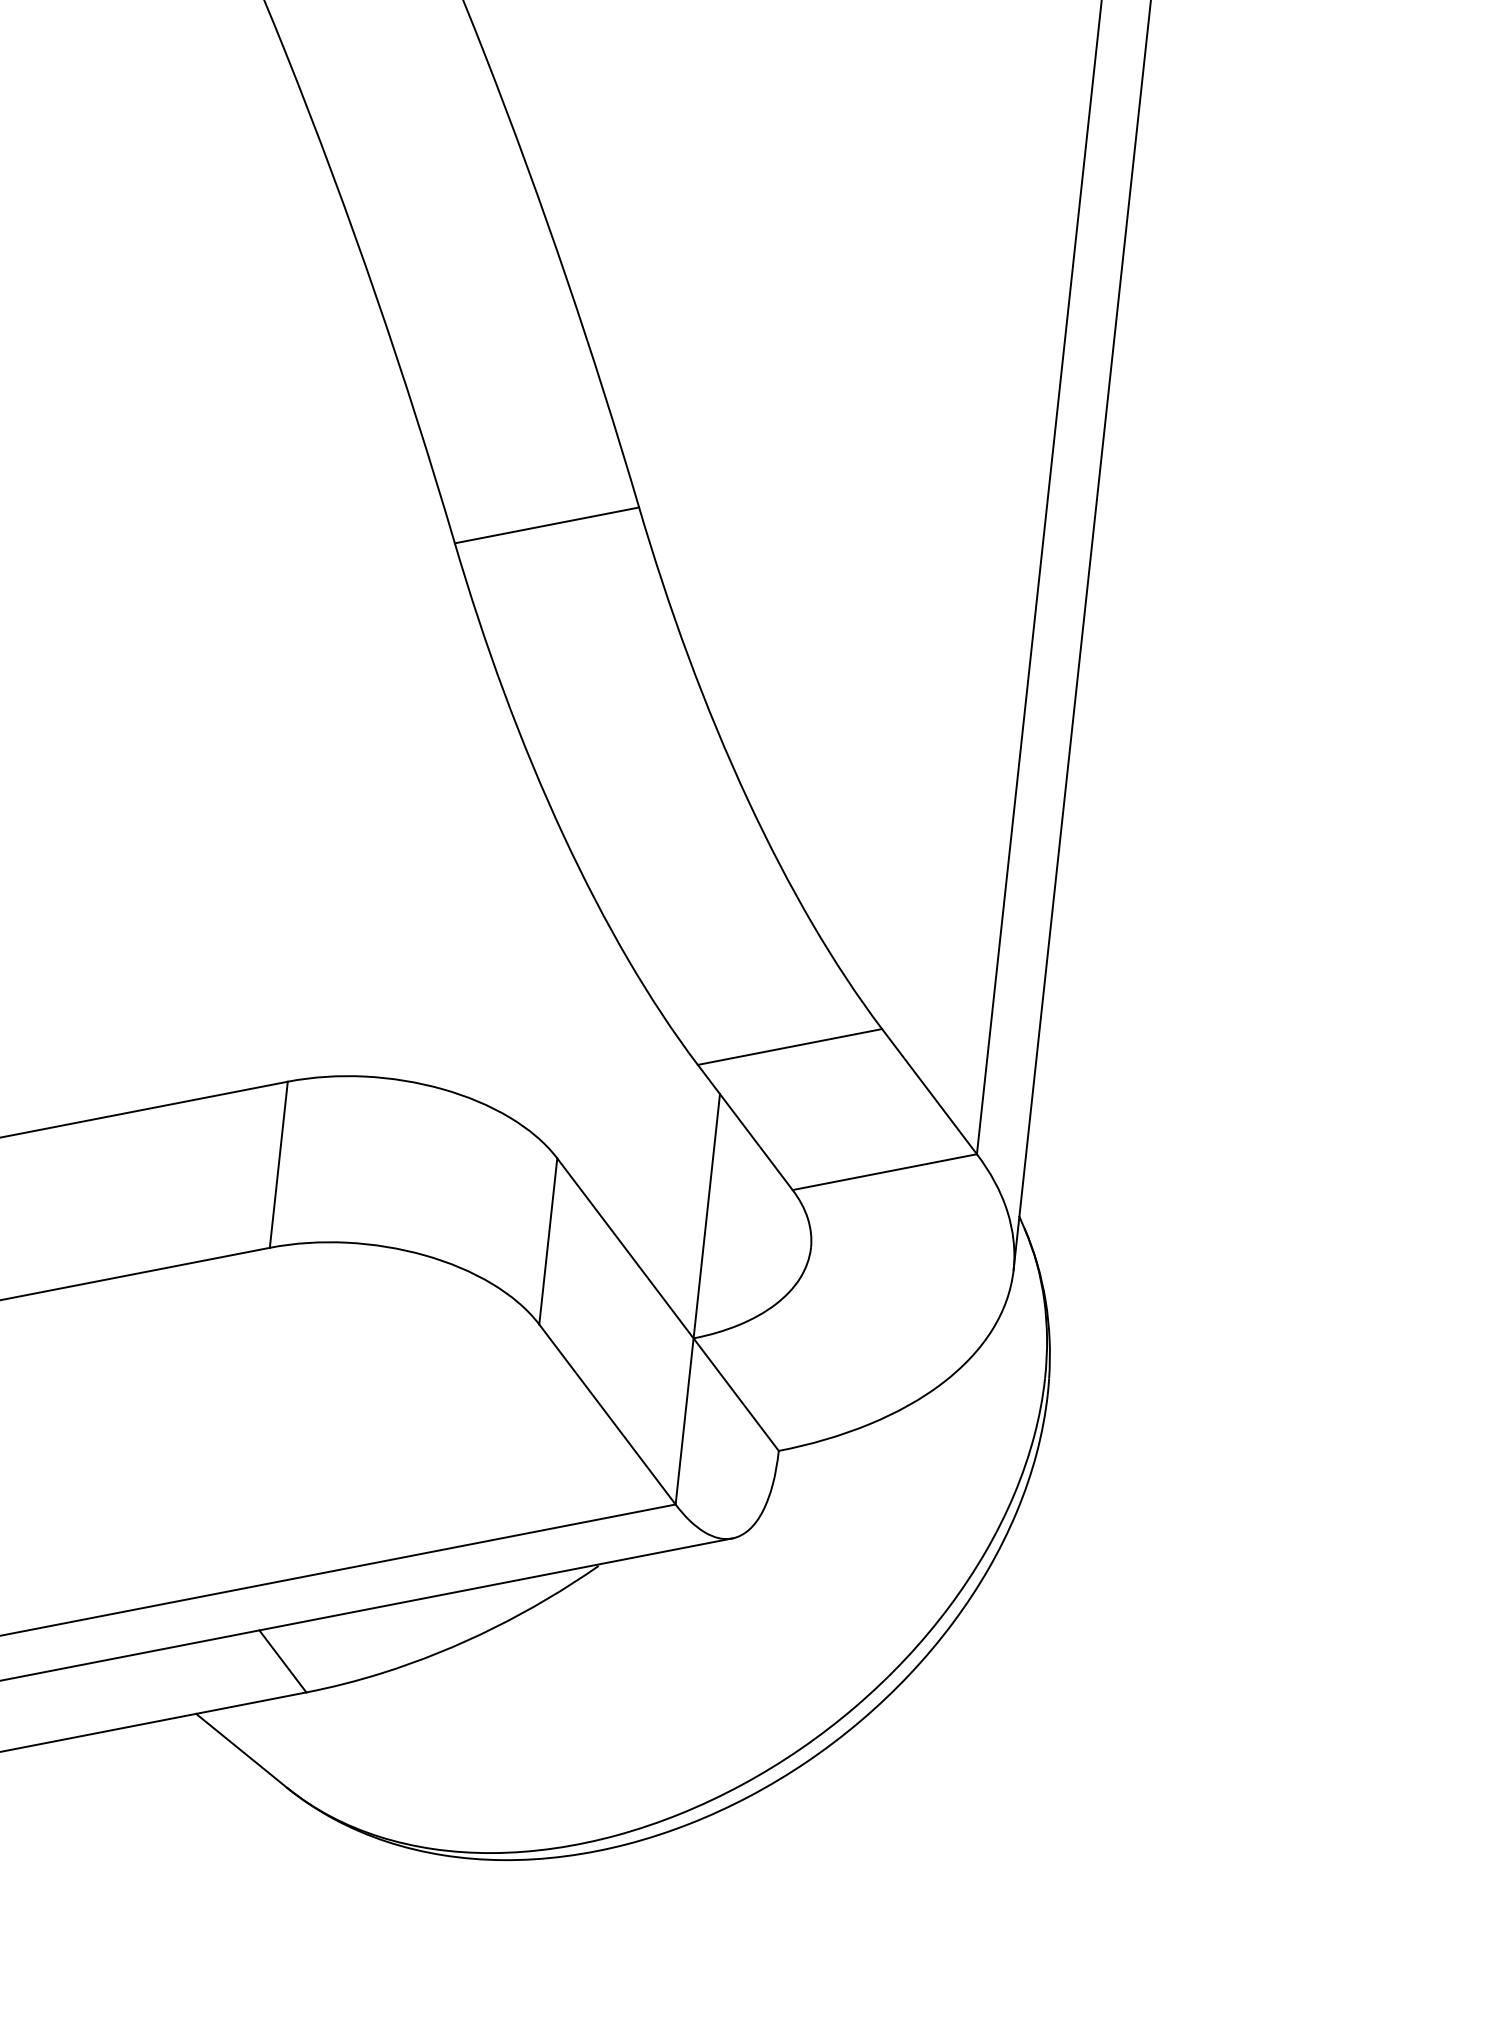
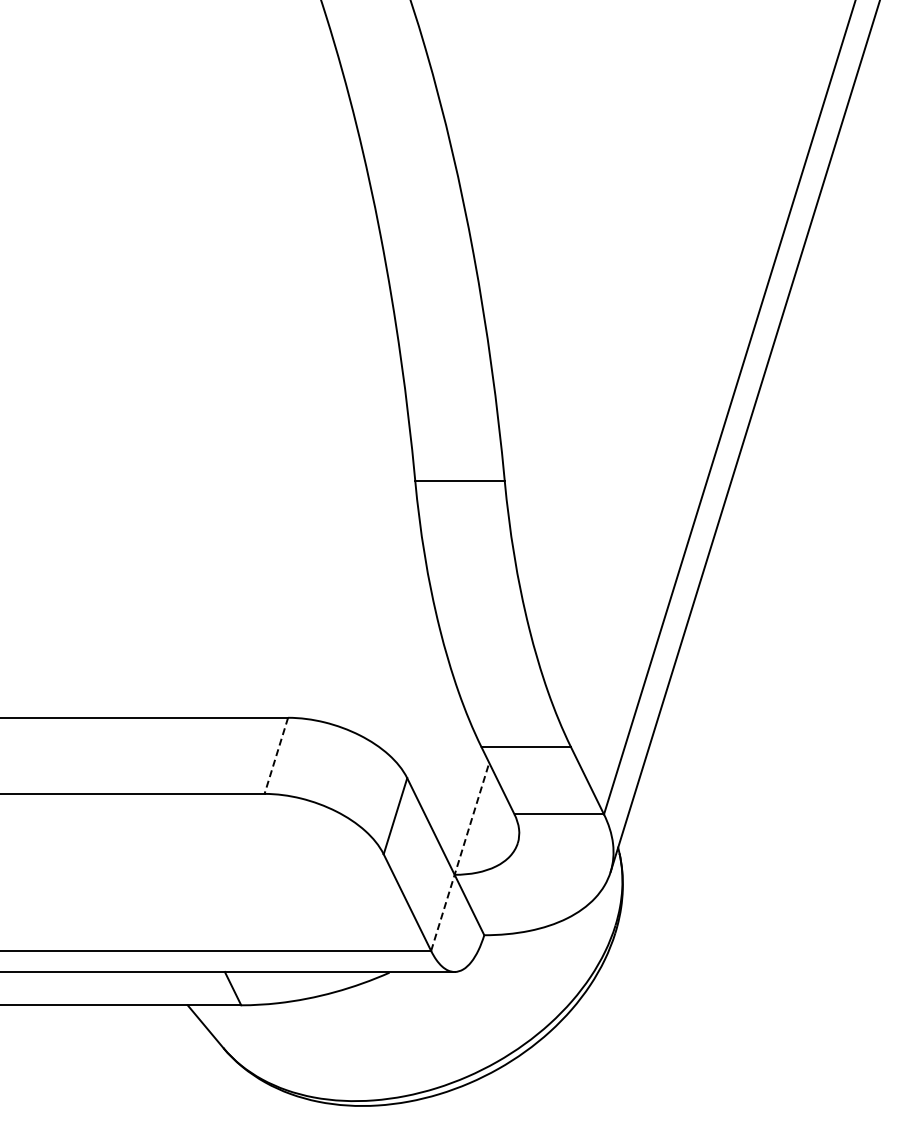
line: (278, 1164) -> (276, 755), solid -> dashed
line: (698, 1298) -> (460, 856), solid -> dashed

